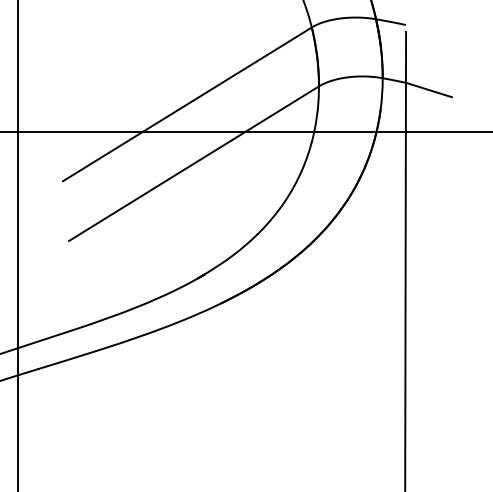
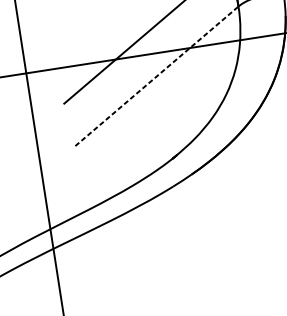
line: (194, 163) -> (157, 76), solid -> dashed

